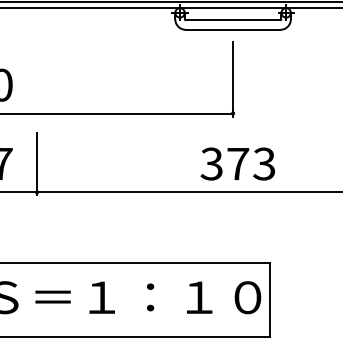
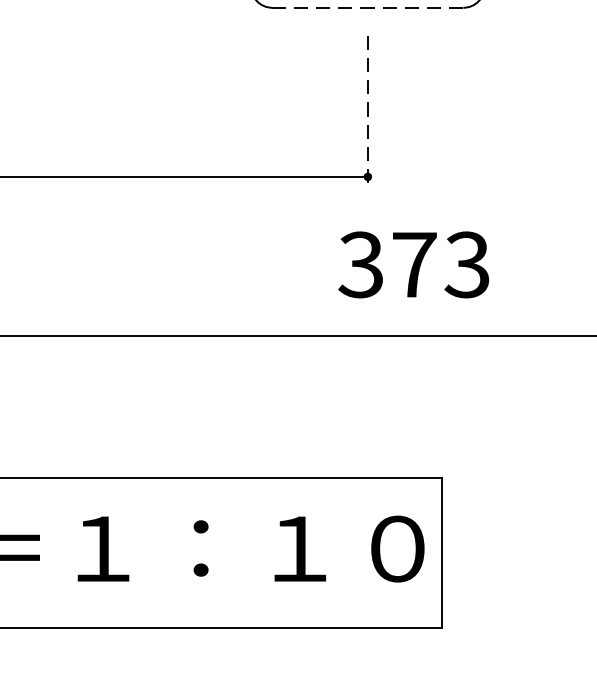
line: (232, 29) -> (366, 7), solid -> dashed
line: (233, 78) -> (368, 106), solid -> dashed
text: (237, 163) -> (413, 263), moved

